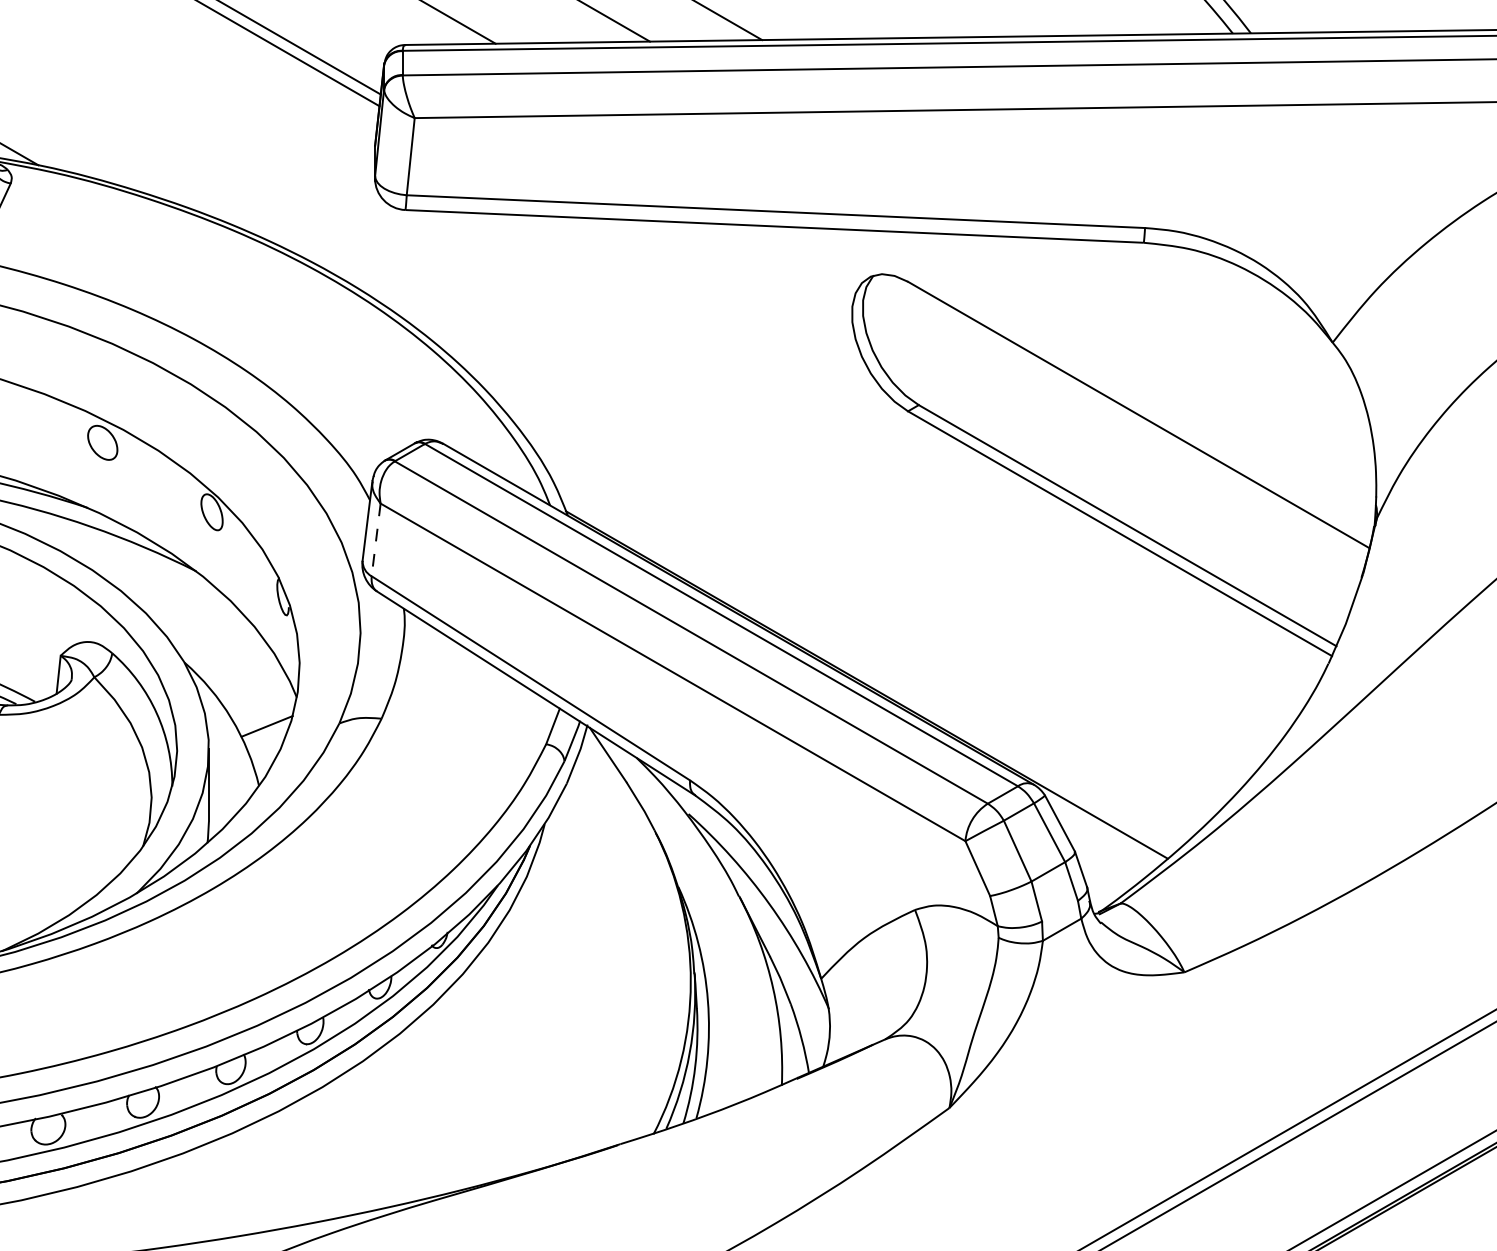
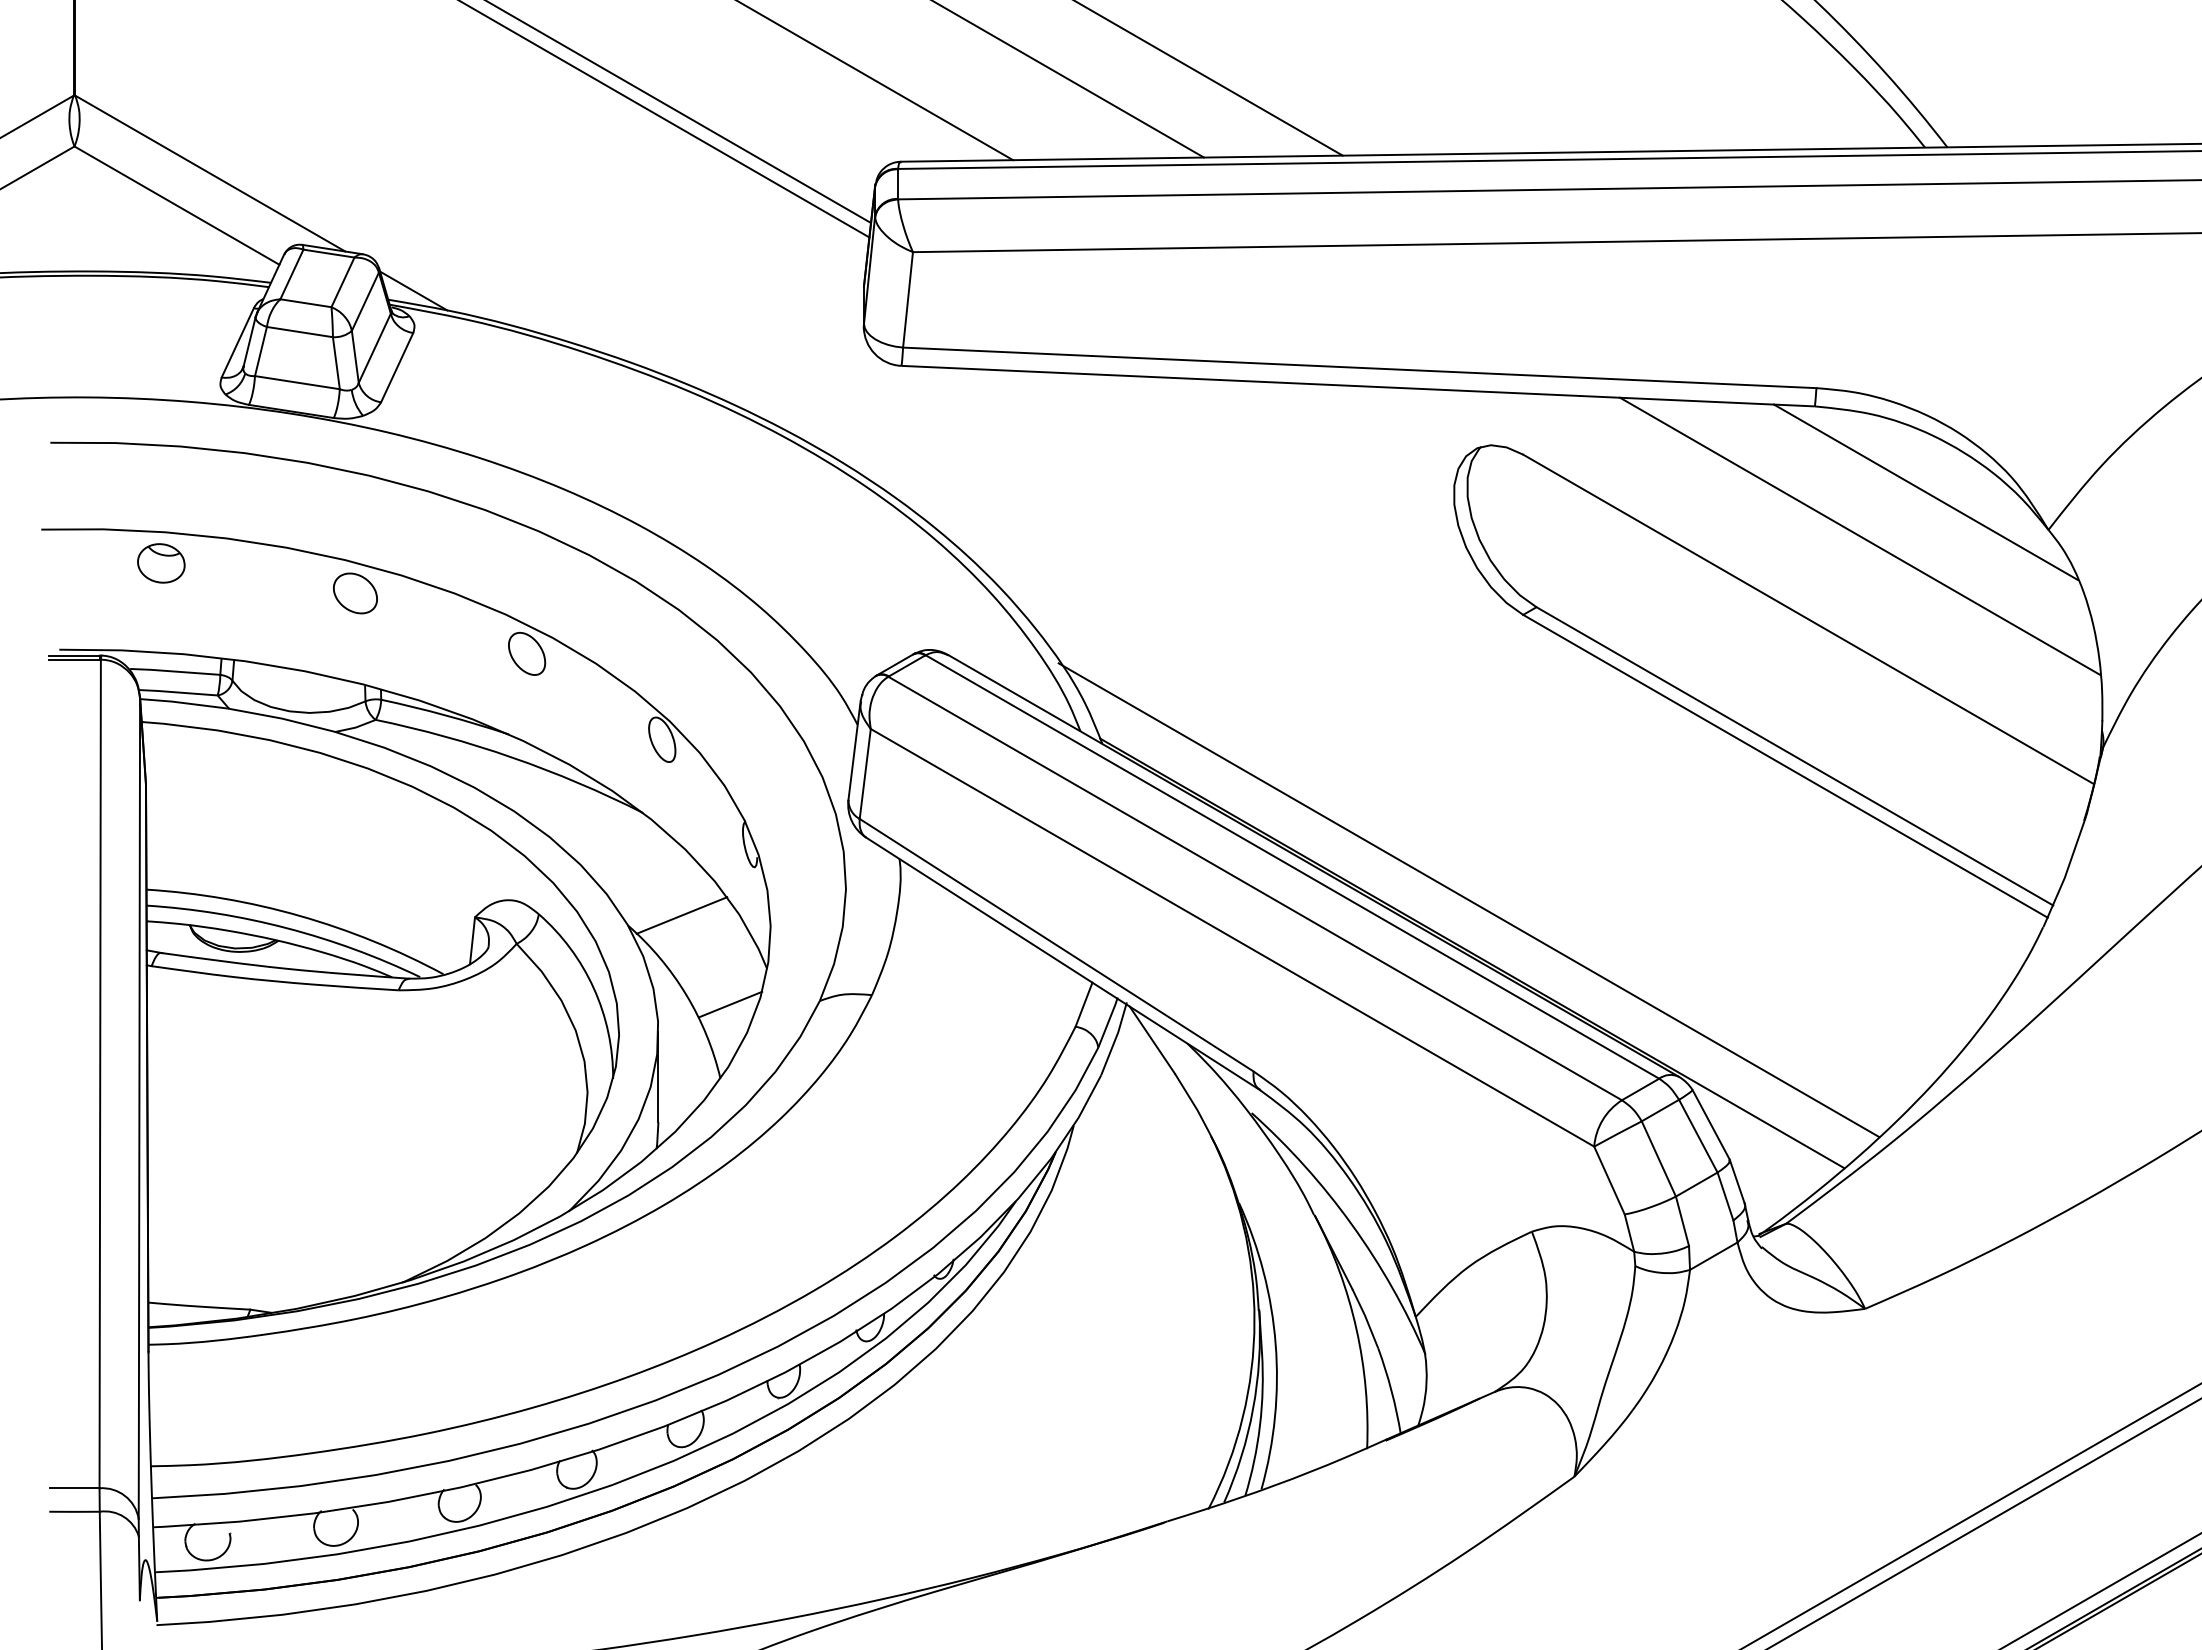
line: (1233, 311) -> (1925, 491), added
line: (1180, 347) -> (1860, 536), added
line: (376, 540) -> (865, 774), dashed -> solid
line: (863, 642) -> (1468, 900), added
line: (227, 654) -> (681, 915), added

